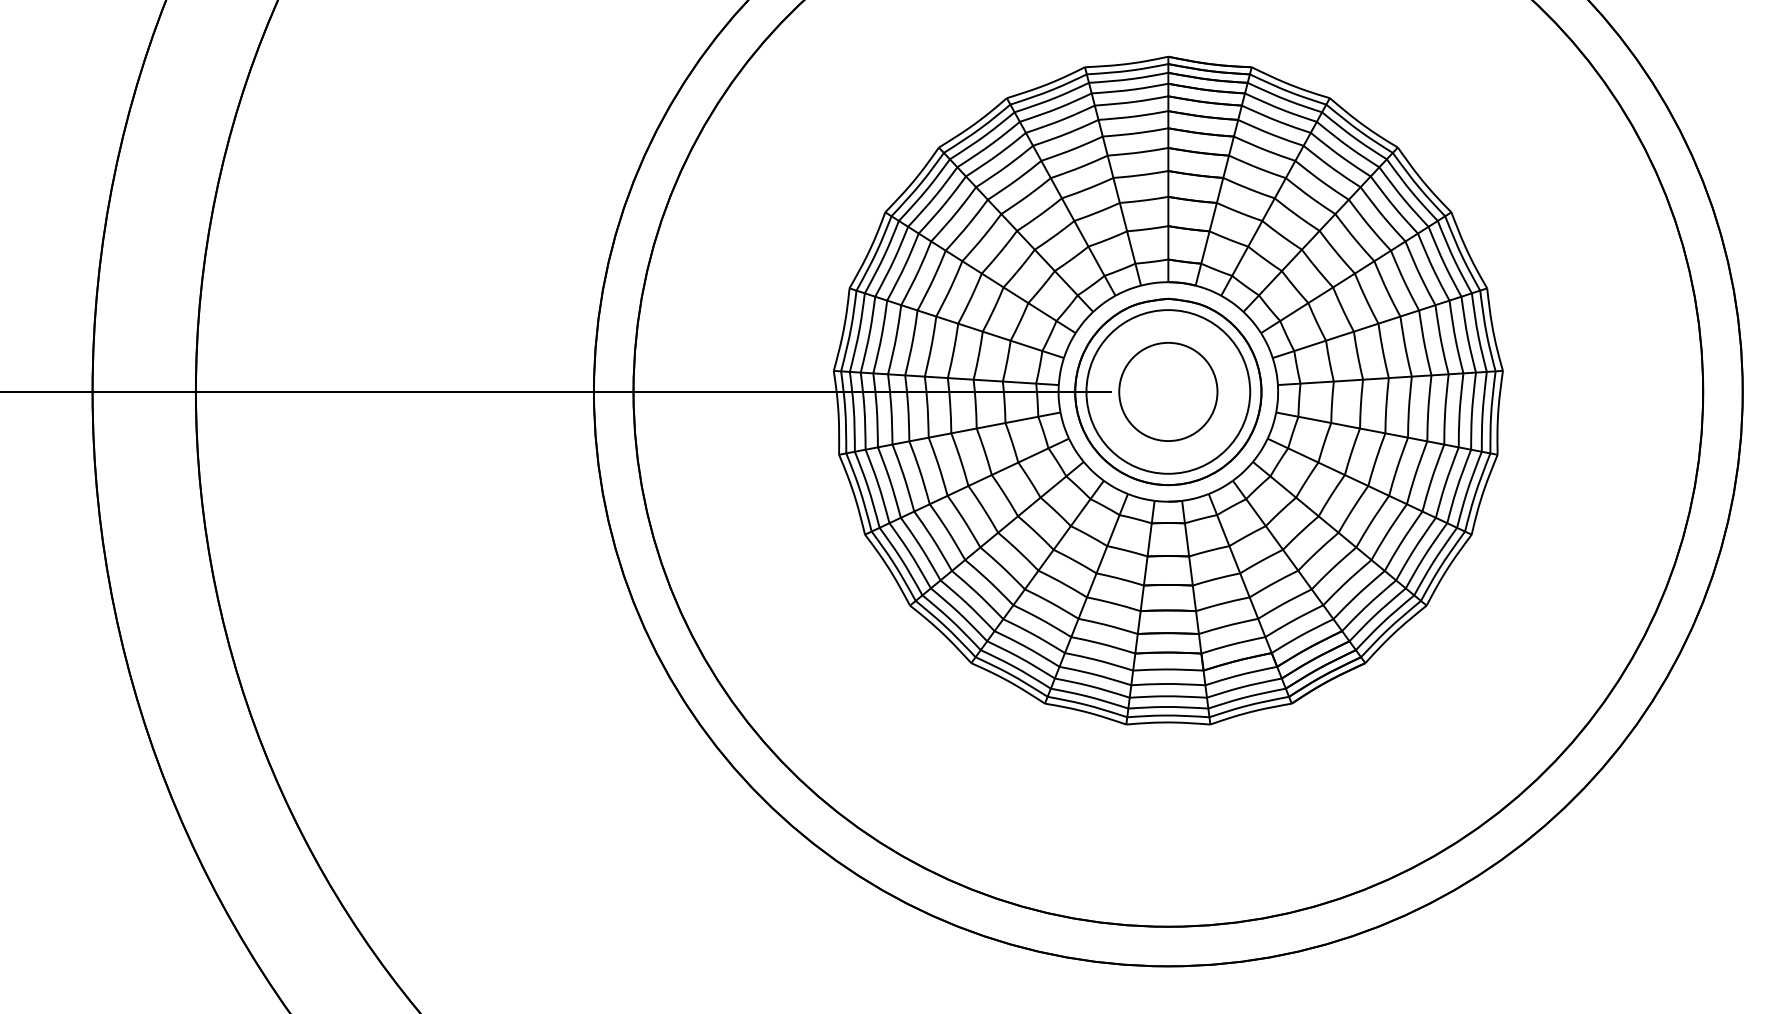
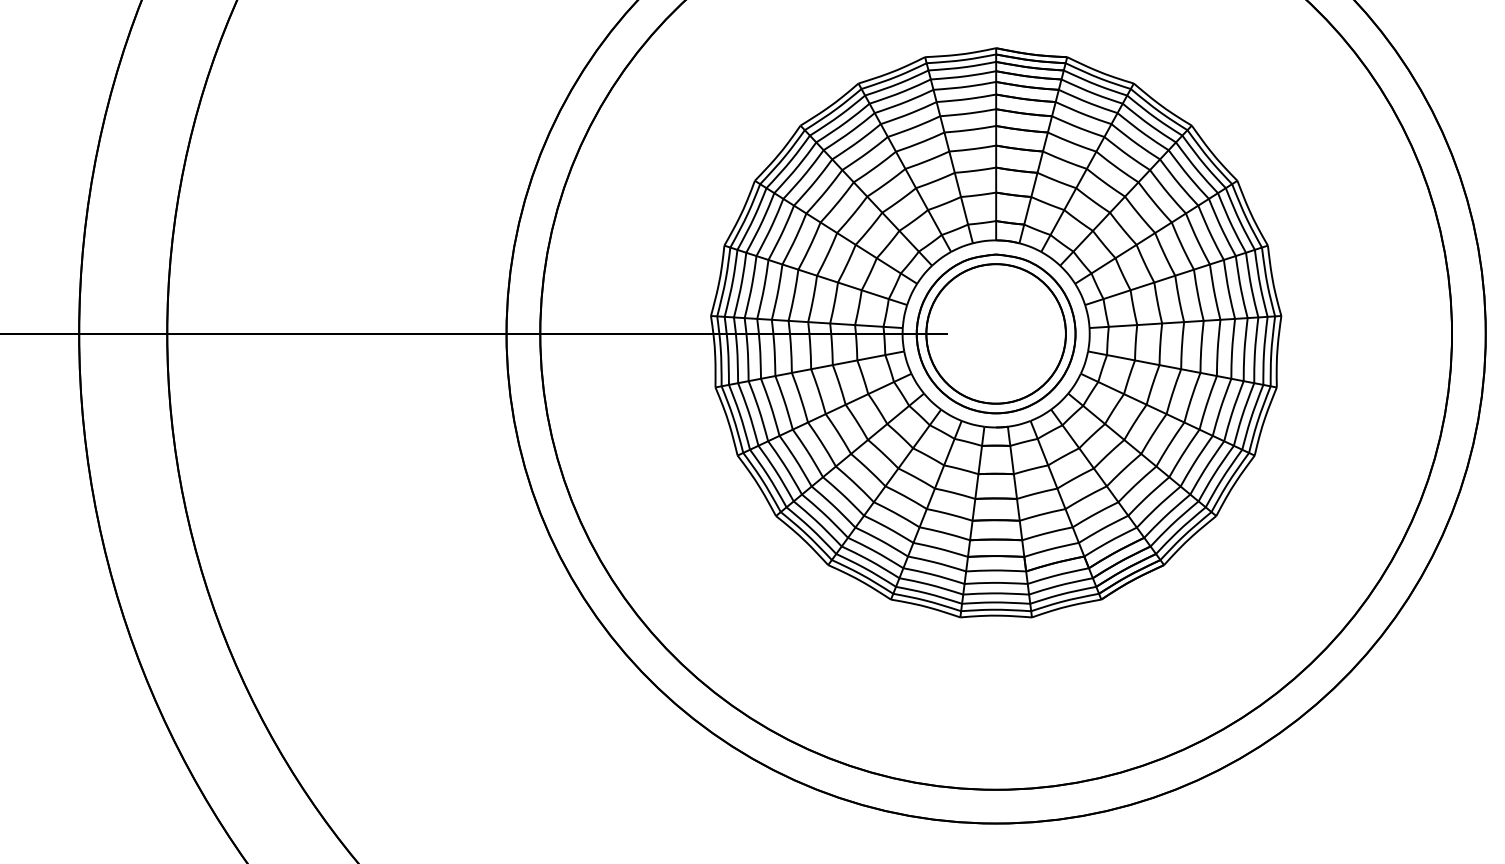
circle: (1168, 391) -> (996, 333), size x1.67

